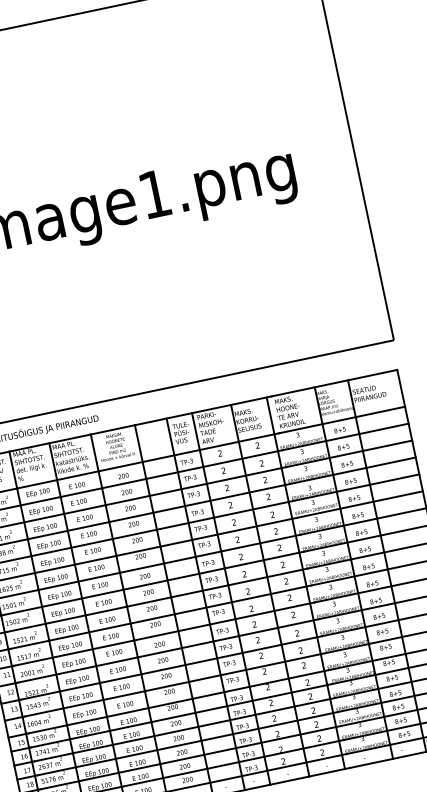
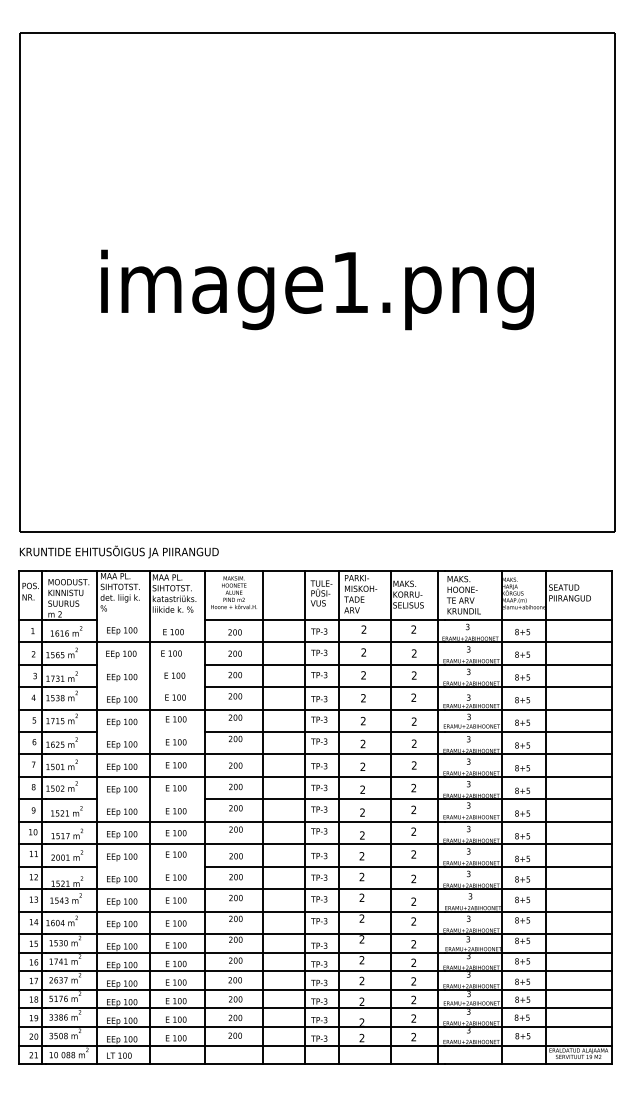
line: (57, 479) -> (150, 619), removed
line: (64, 513) -> (150, 664), removed
line: (68, 530) -> (150, 687), removed
line: (75, 564) -> (150, 732), removed
line: (86, 615) -> (150, 799), removed
line: (96, 665) -> (150, 866), removed

